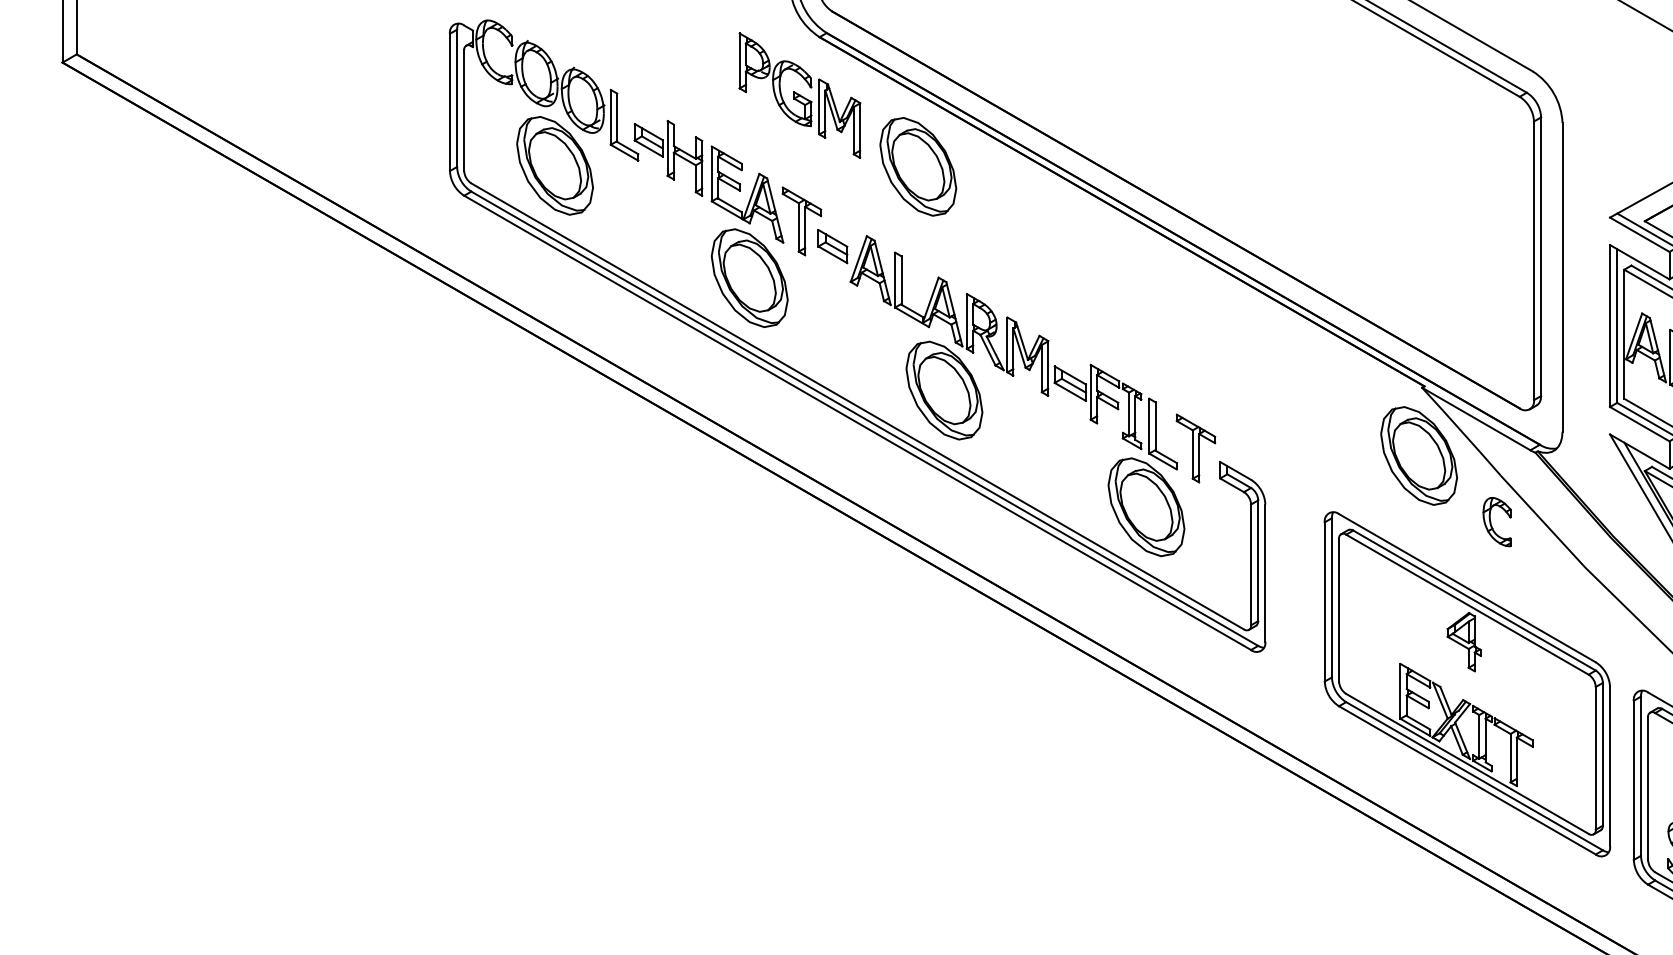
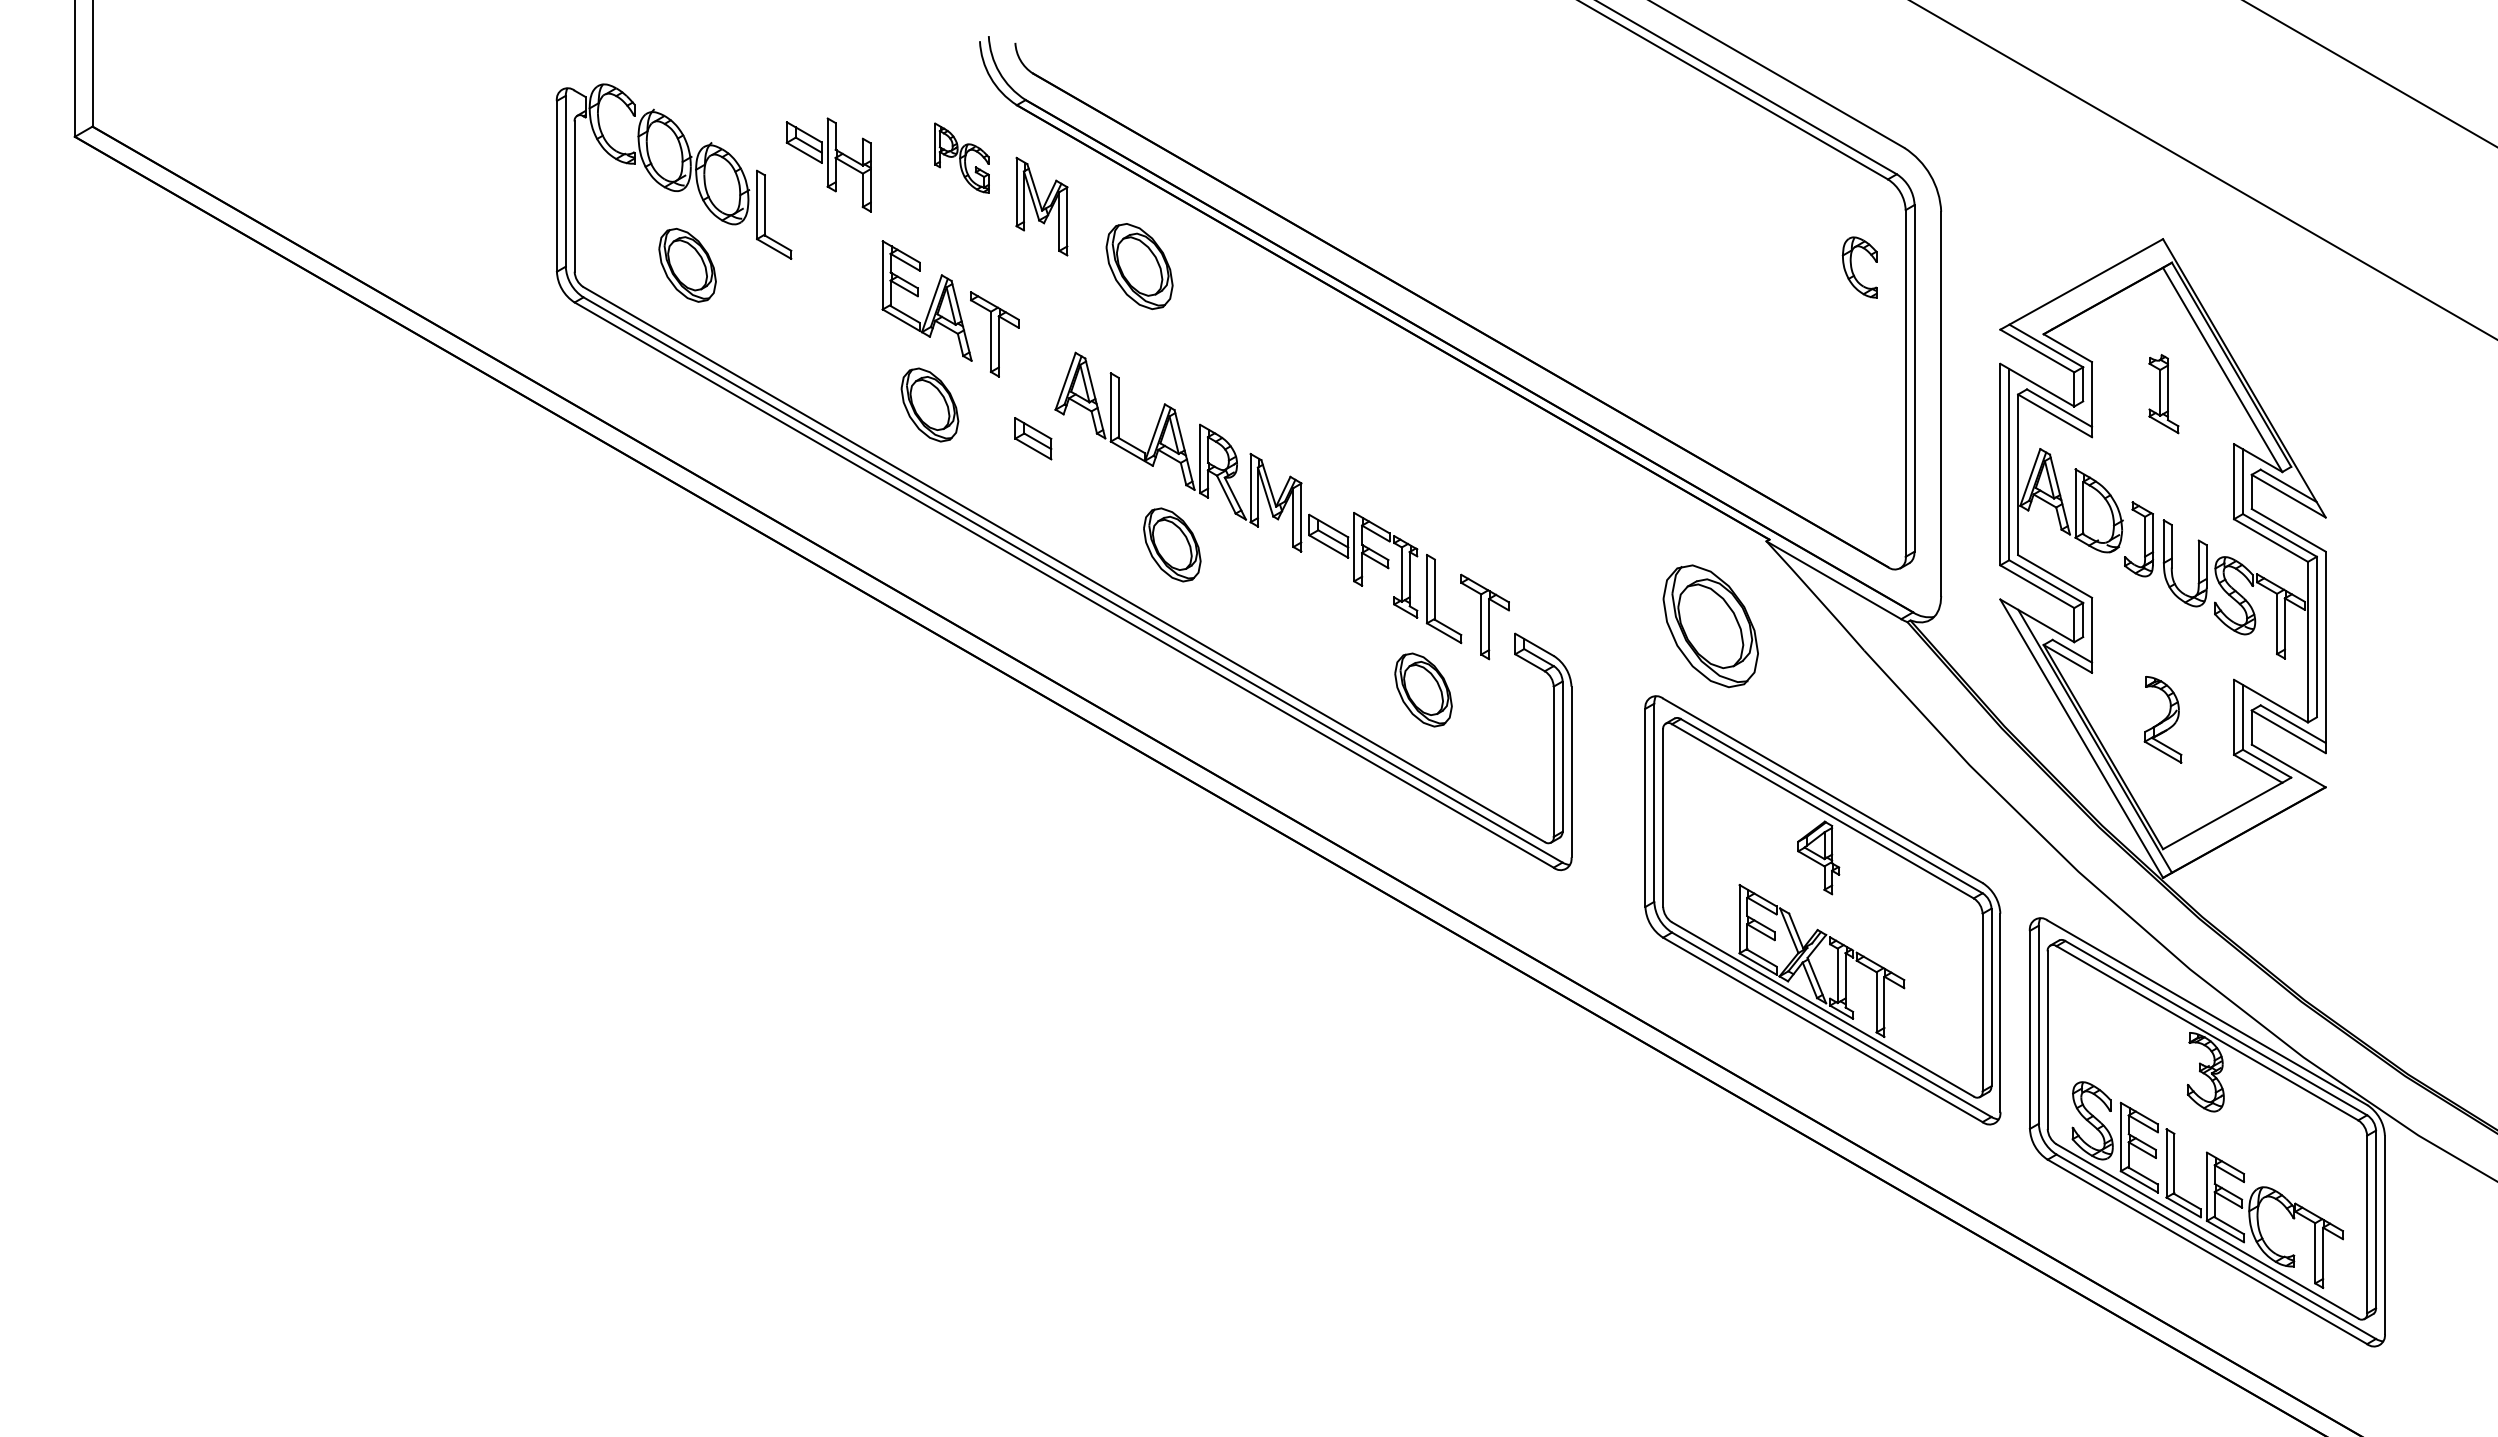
part: (775, 79) -> (961, 157), size x0.6
part: (668, 157) -> (828, 164), moved
part: (554, 166) -> (687, 265), size x0.6
part: (918, 166) -> (1139, 266), size x0.7
part: (832, 246) -> (1033, 438), moved
part: (749, 277) -> (929, 404), size x0.6
part: (944, 390) -> (1172, 544), size x0.6
part: (1418, 456) -> (1710, 626), moved
part: (1146, 506) -> (1423, 689), size x0.6
part: (1491, 522) -> (1852, 267), moved

